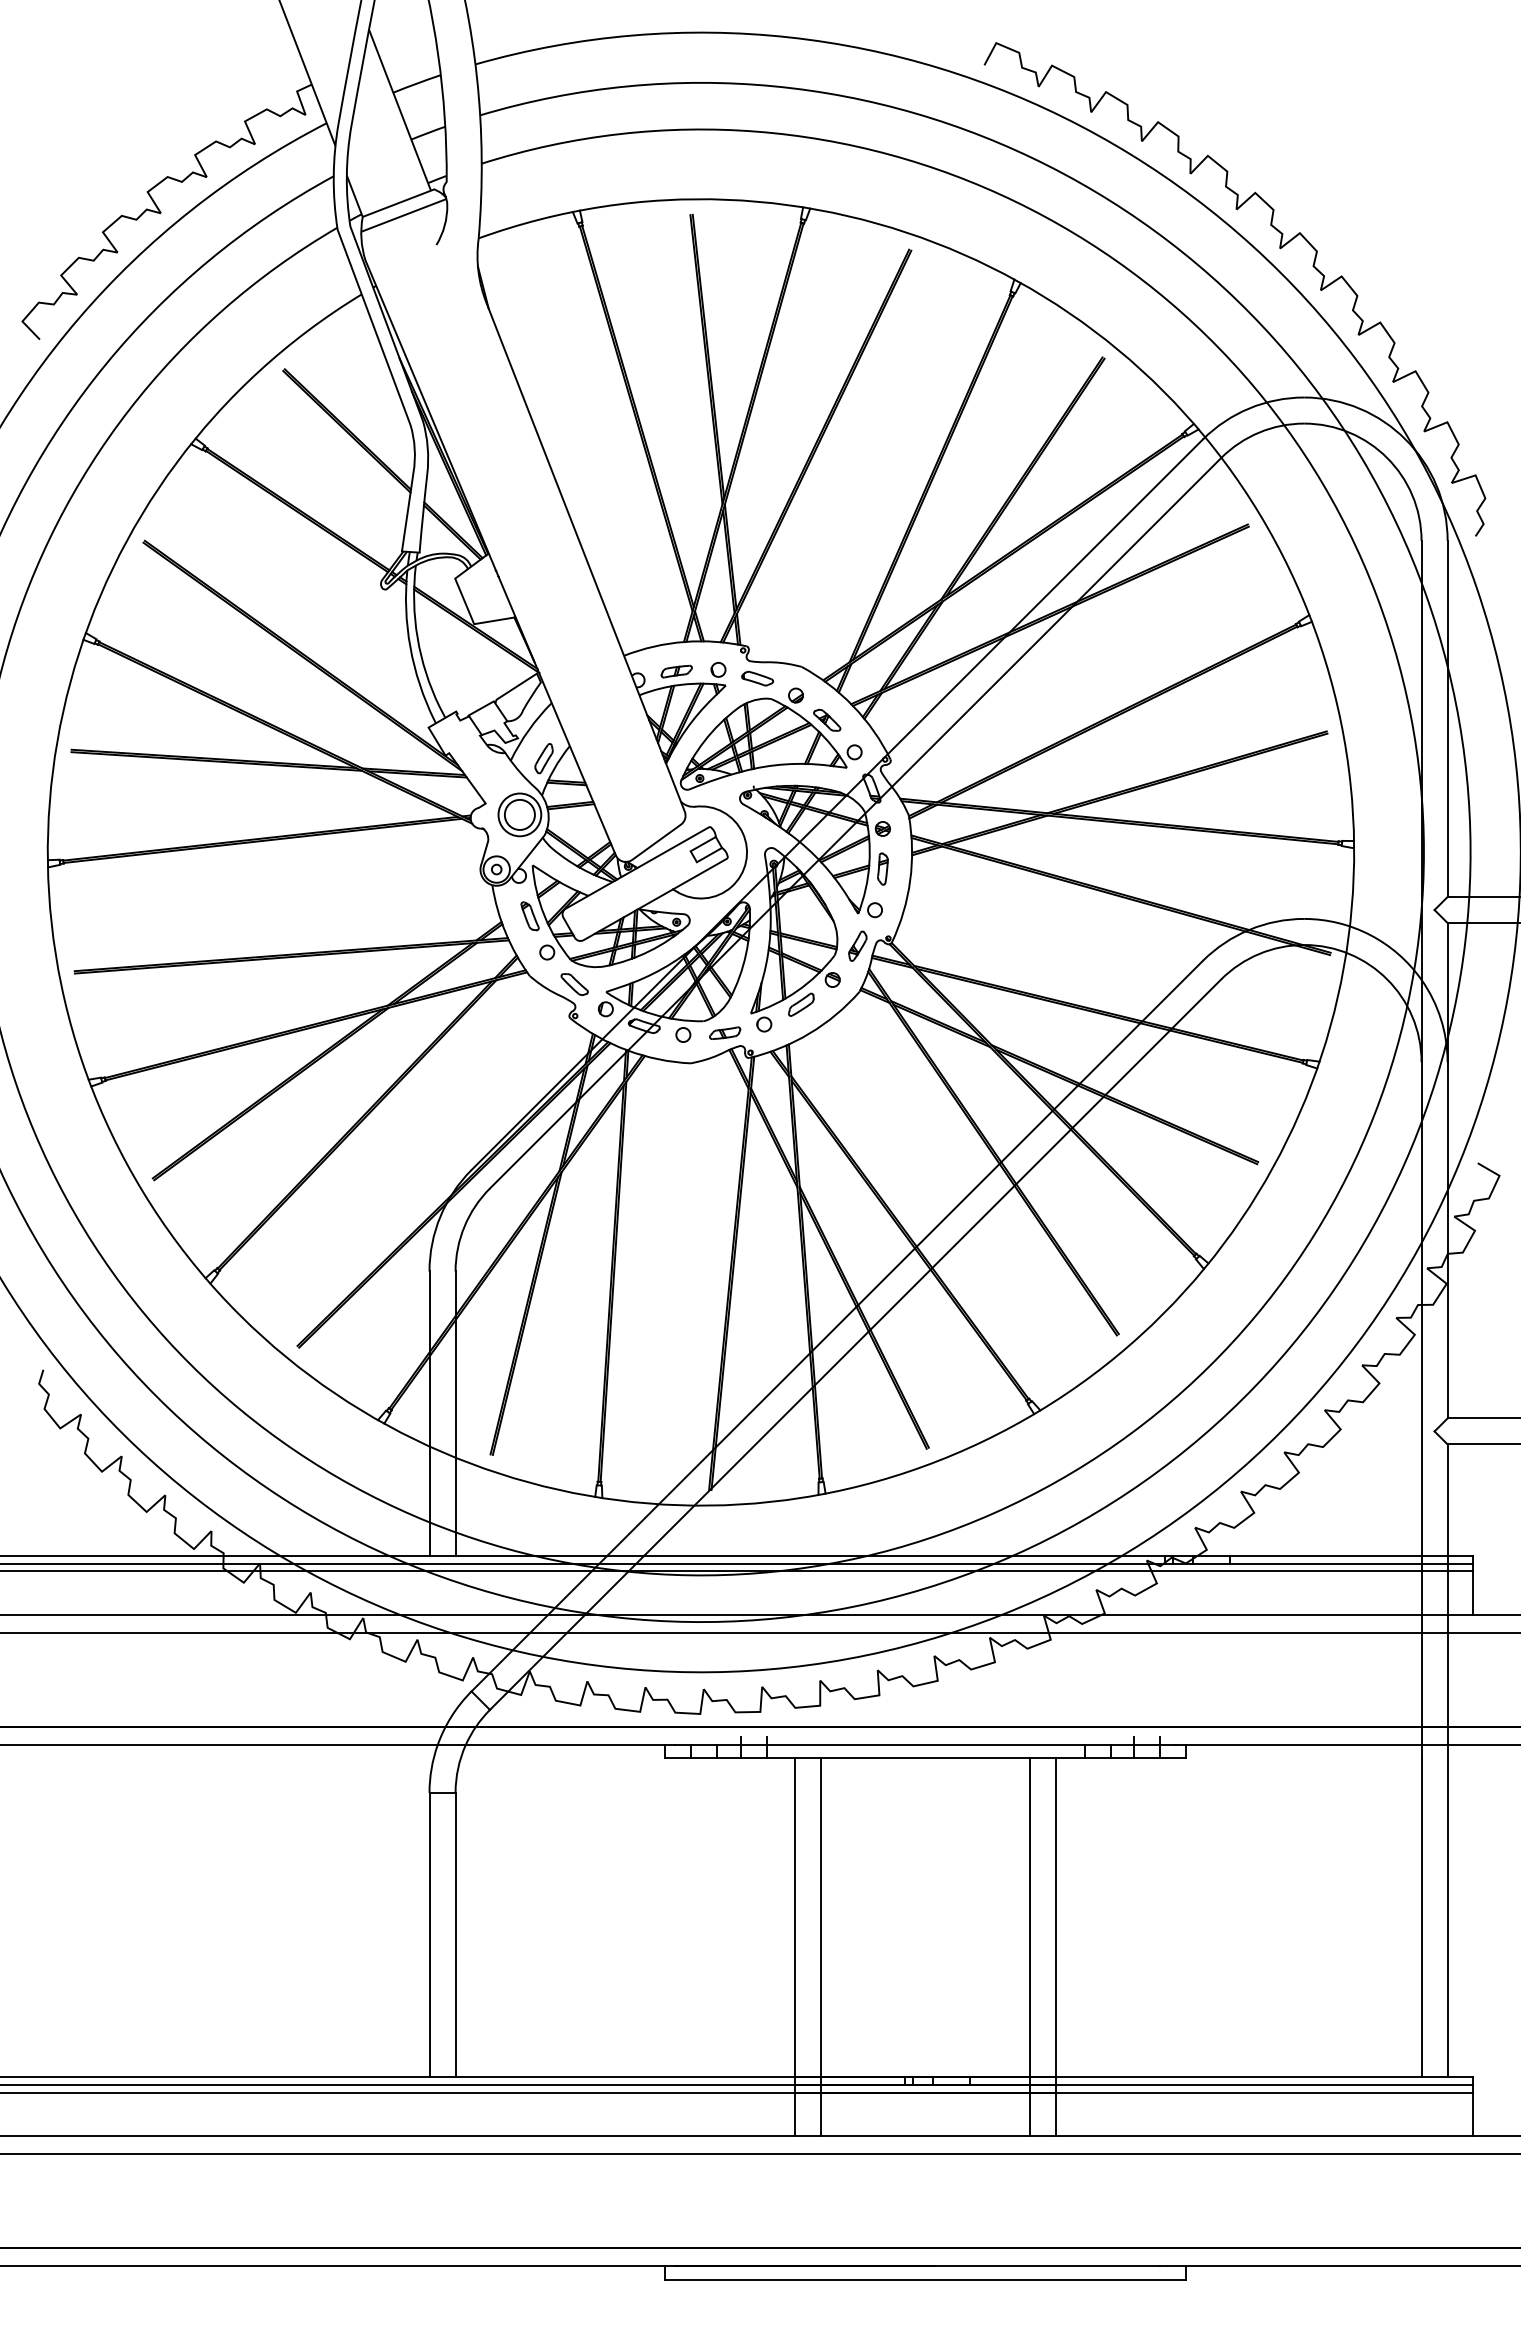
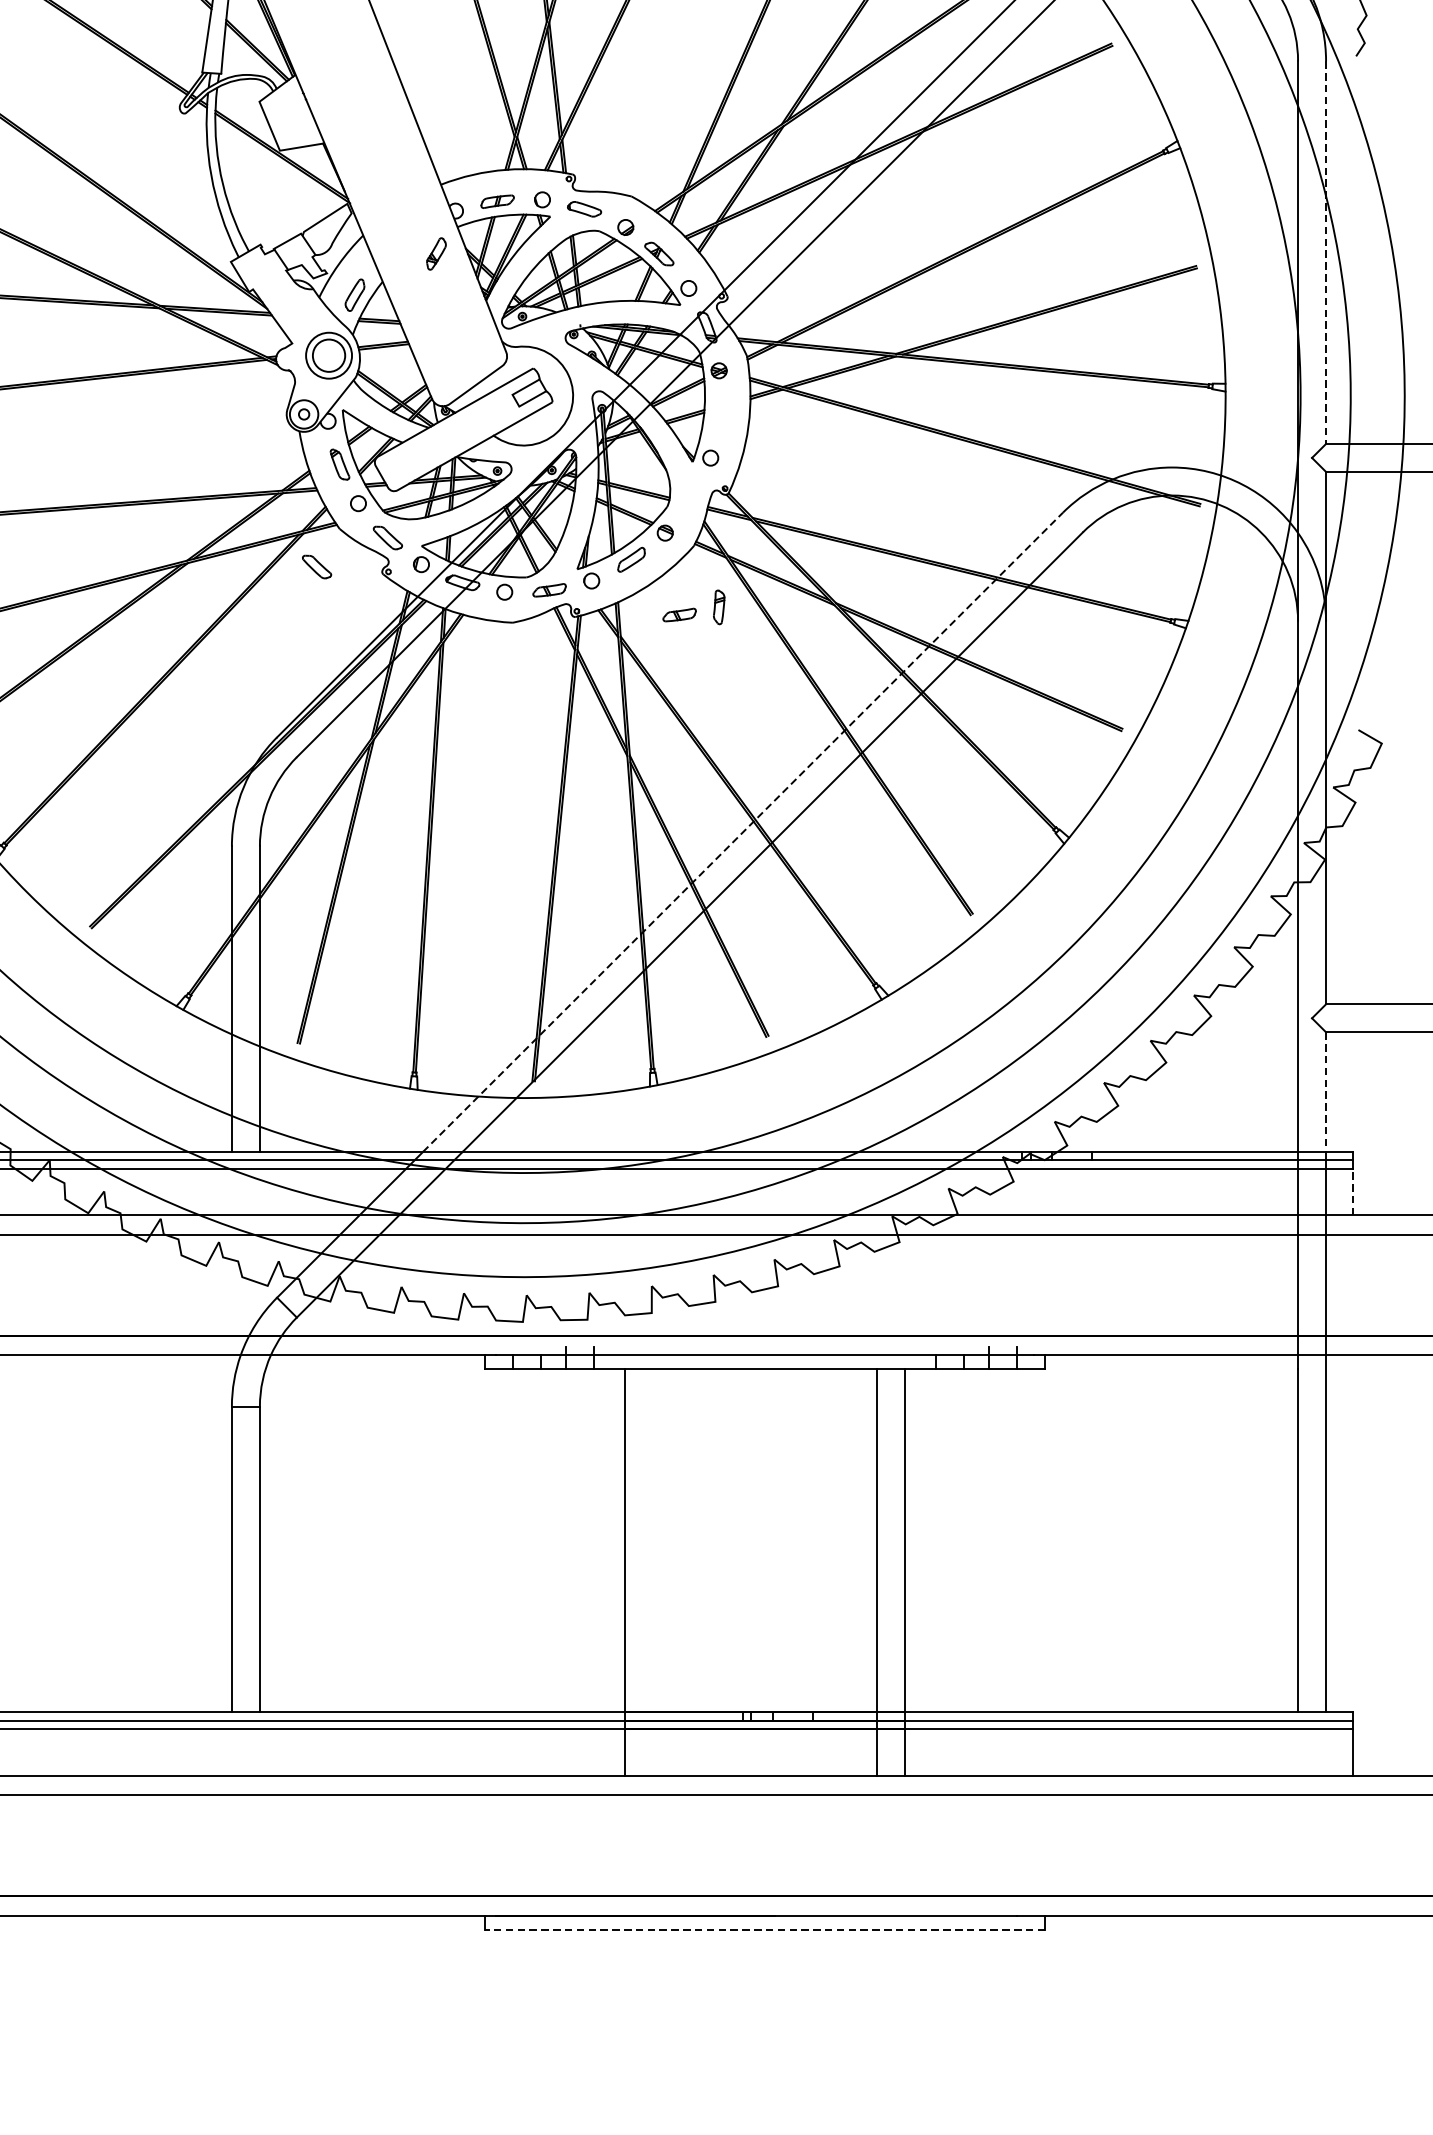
line: (1447, 719) -> (1325, 253), solid -> dashed
part: (882, 868) -> (718, 606), moved
part: (857, 945) -> (436, 253), moved
part: (508, 1011) -> (316, 566), added
part: (846, 1055) -> (680, 614), added
line: (905, 1258) -> (743, 832), solid -> dashed
line: (1447, 1500) -> (1325, 1092), solid -> dashed
line: (1472, 1593) -> (1352, 1192), solid -> dashed
line: (821, 1947) -> (653, 1572), removed
line: (925, 2279) -> (764, 1929), solid -> dashed

